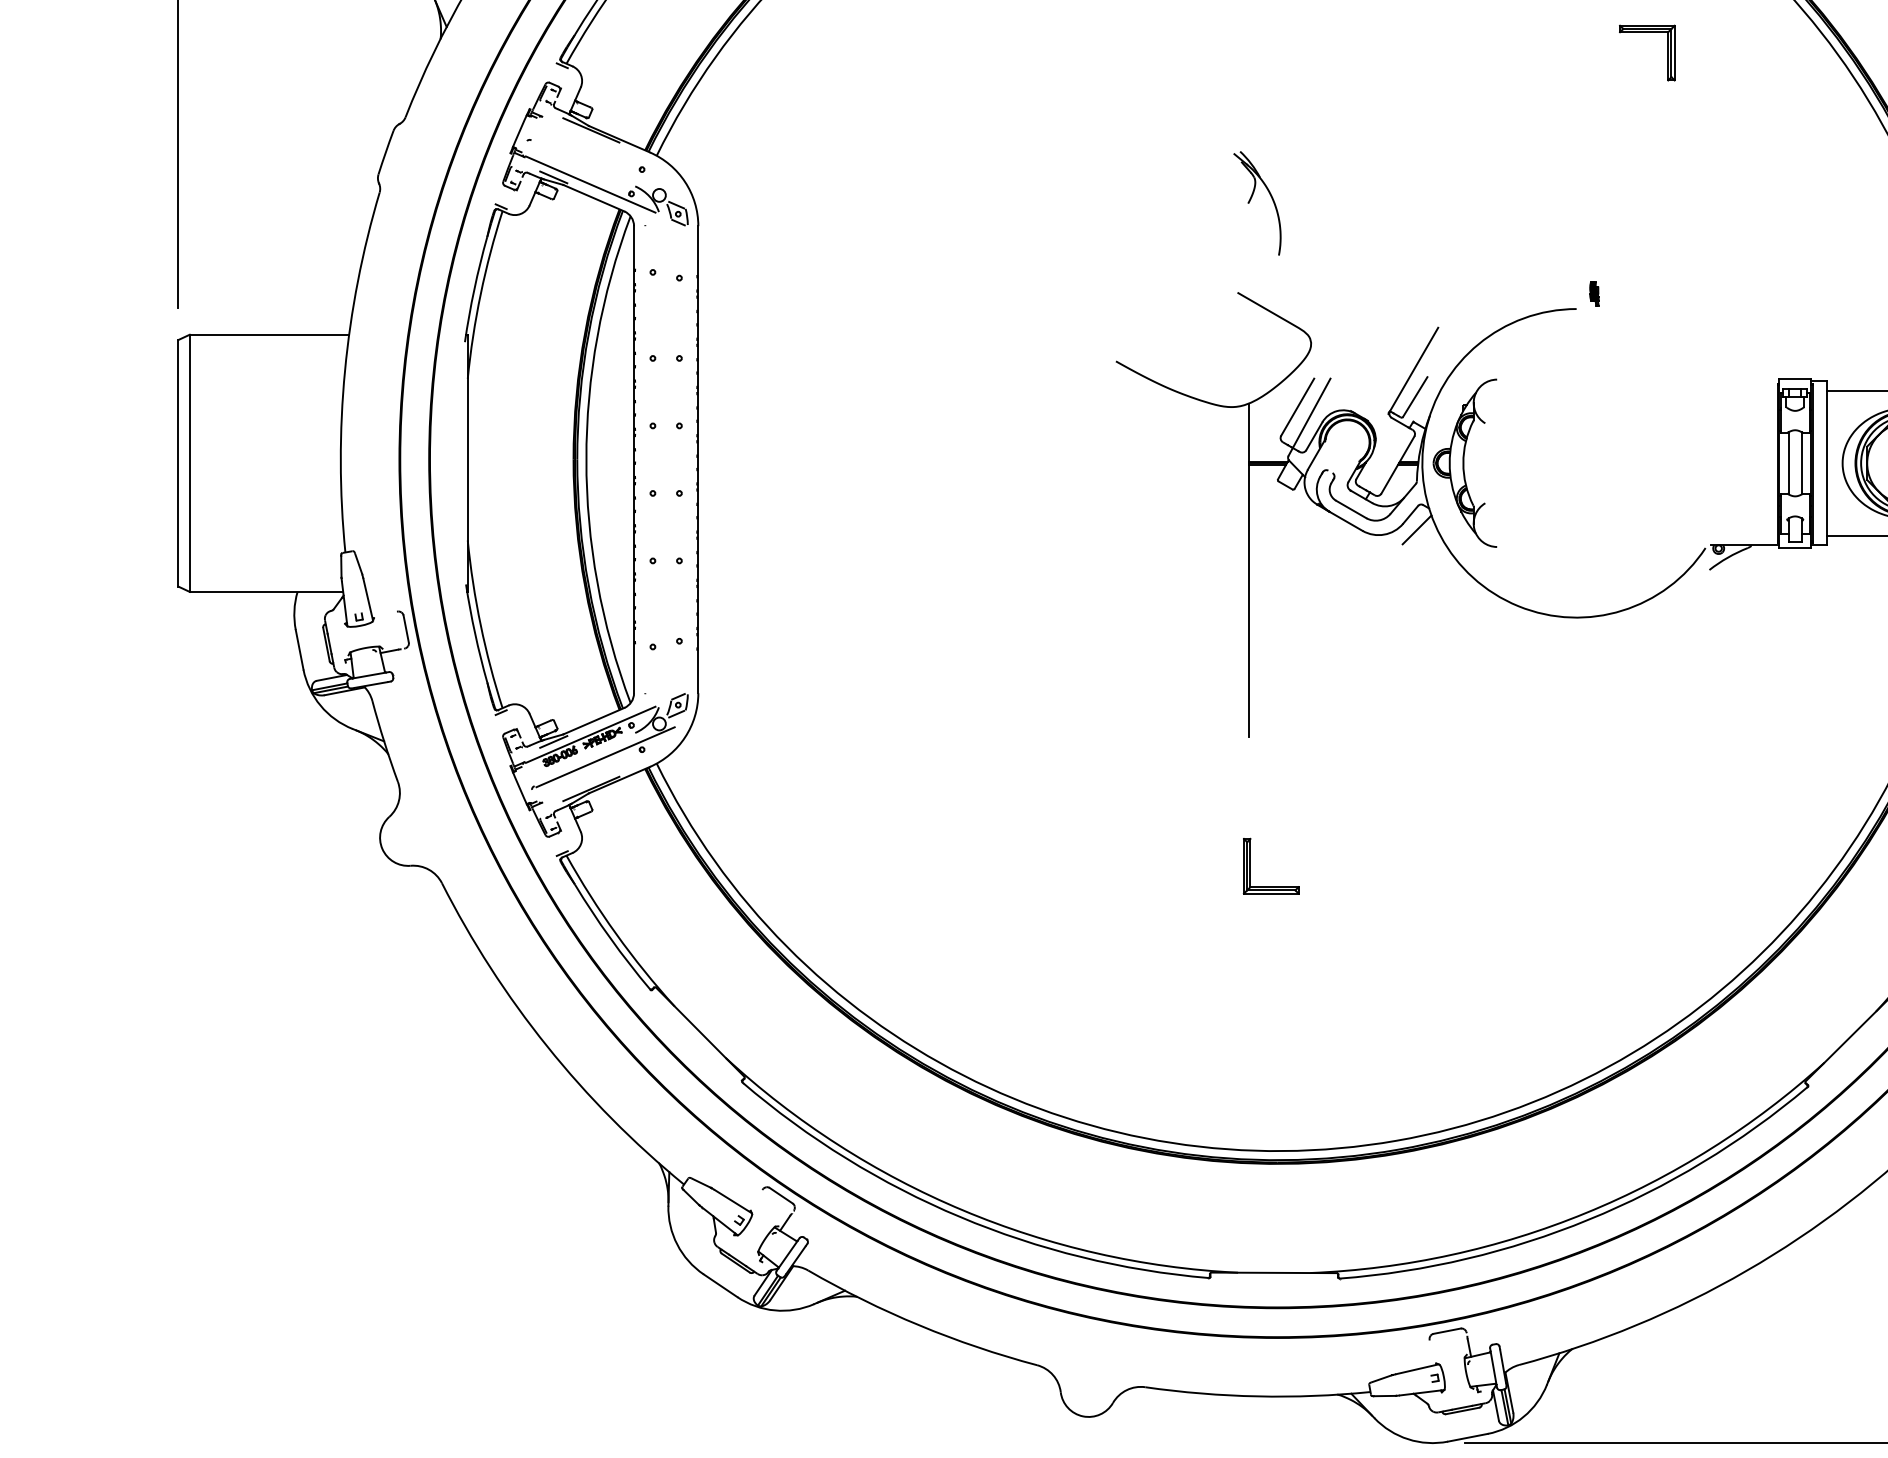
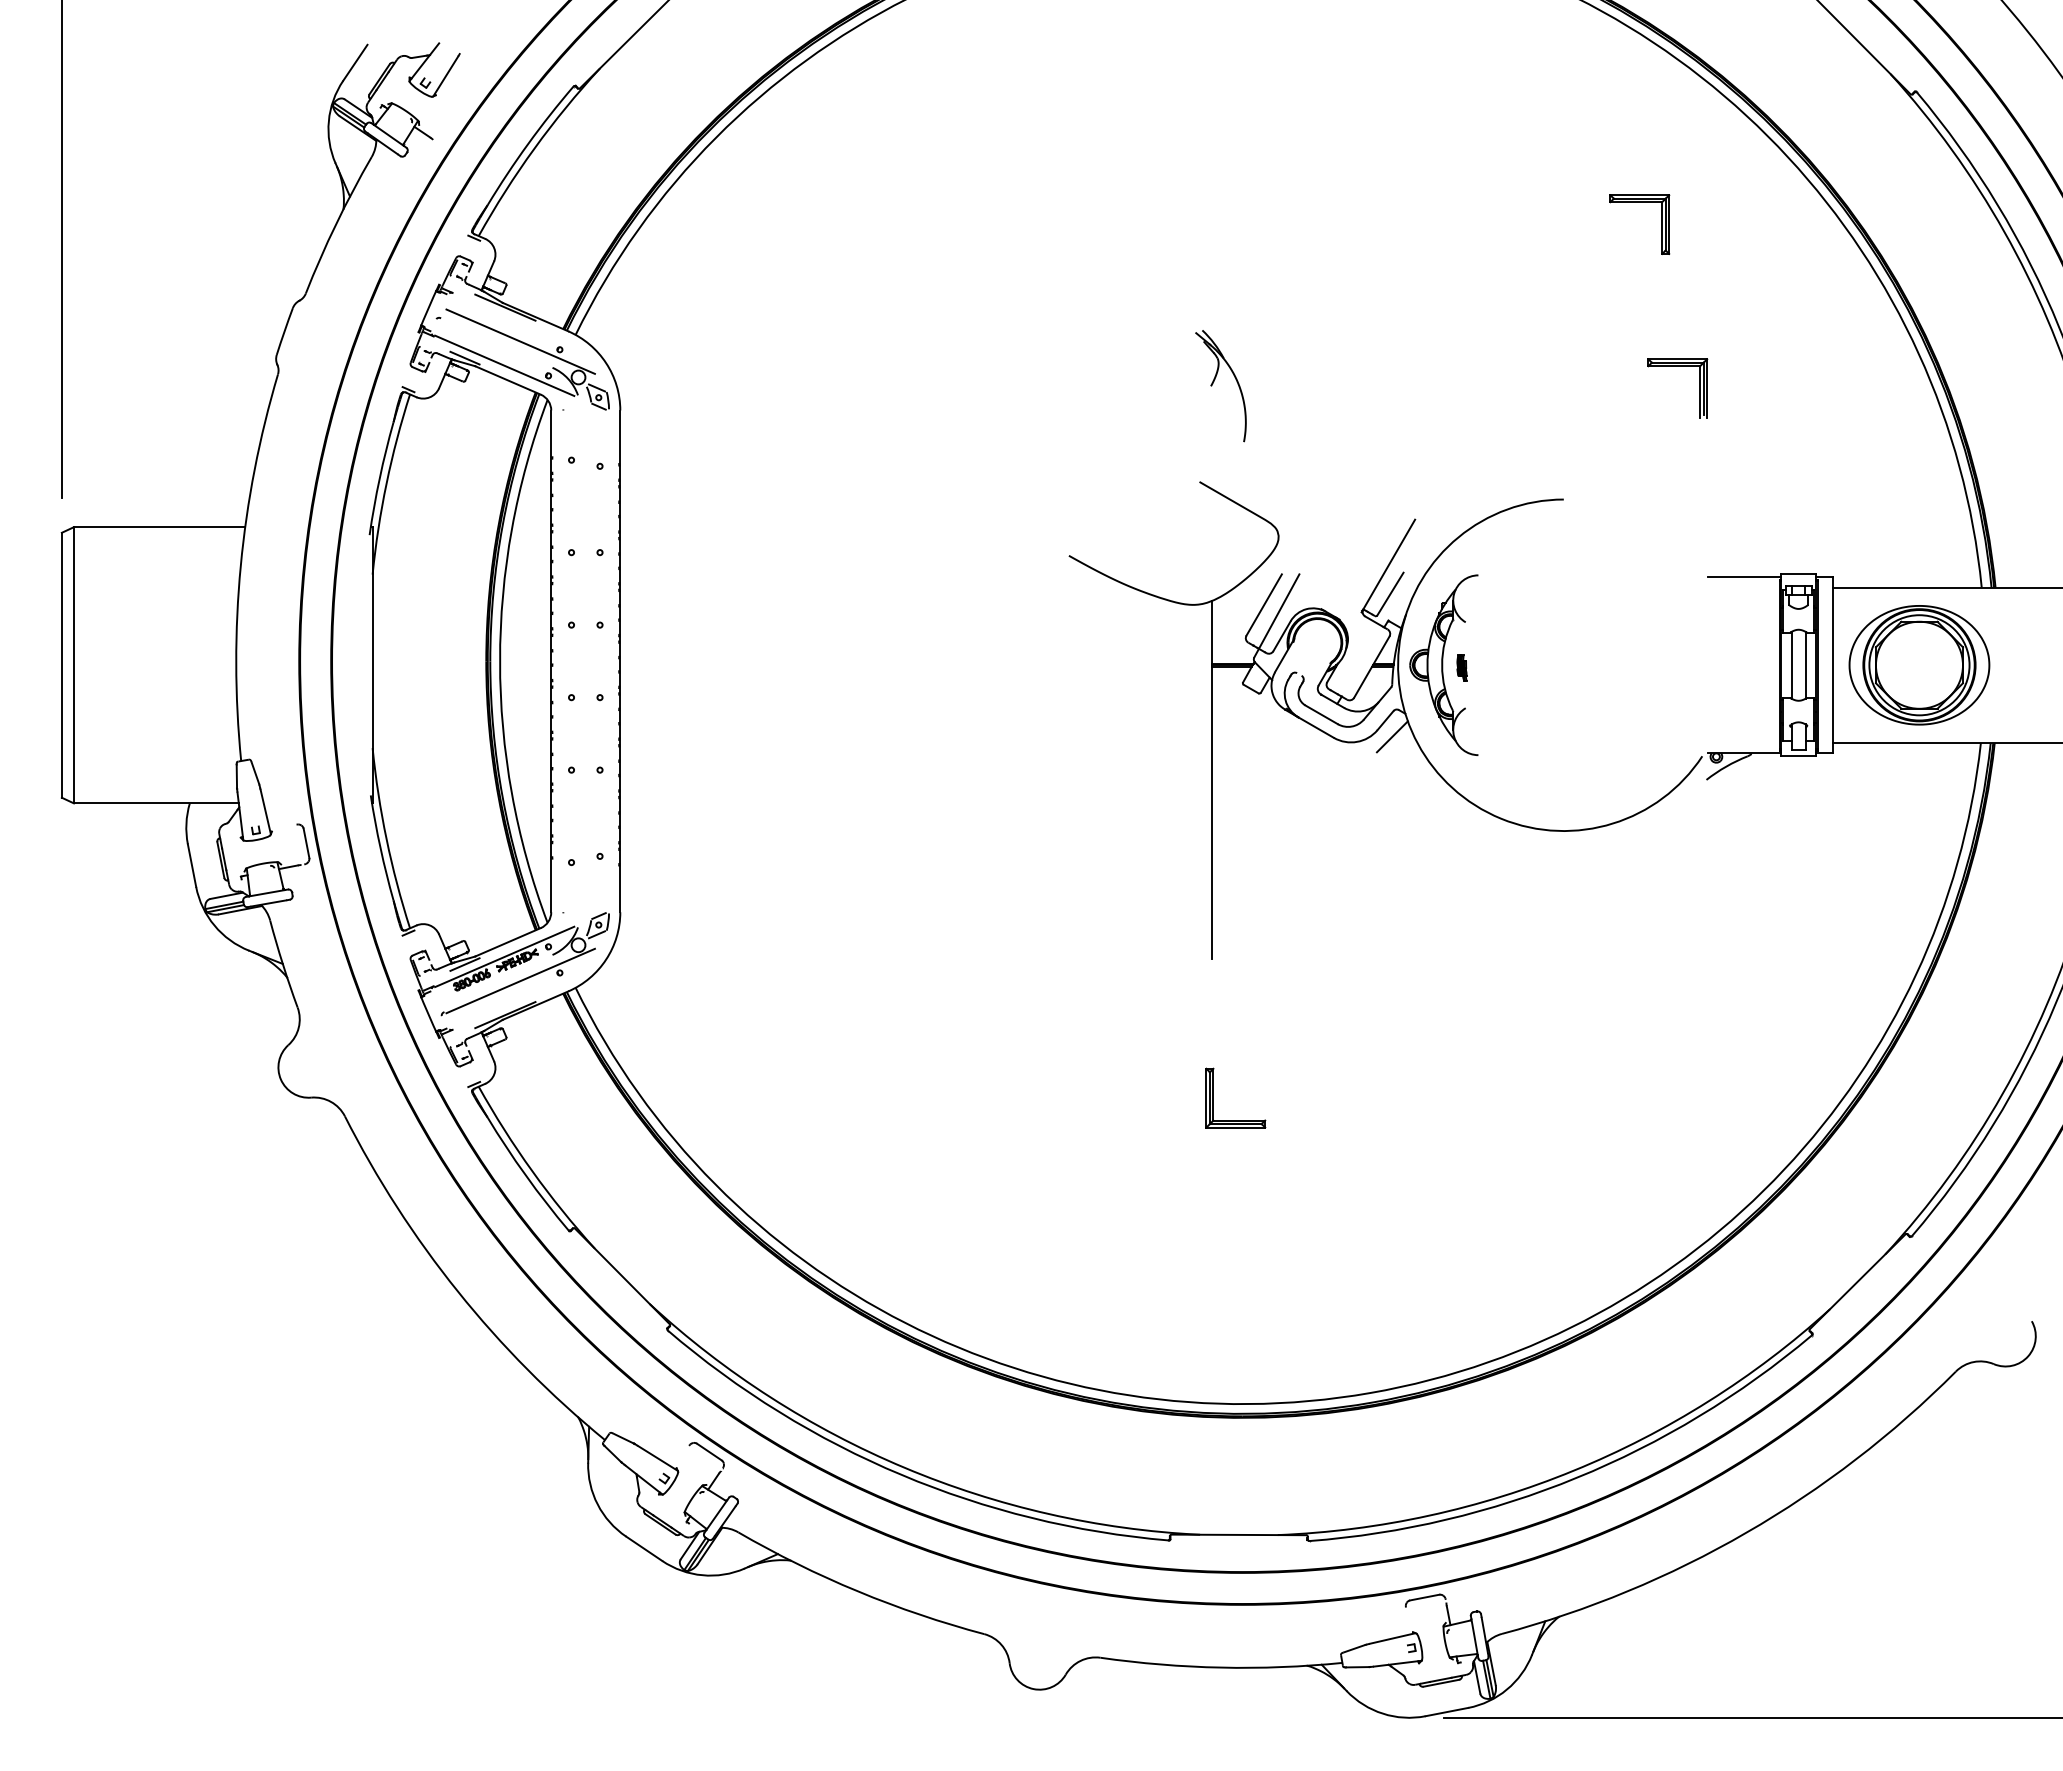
line: (605, 161) -> (520, 341), added
part: (1682, 185) -> (1677, 366), added
part: (1594, 293) -> (1461, 667), moved
line: (1744, 381) -> (1744, 577), added

